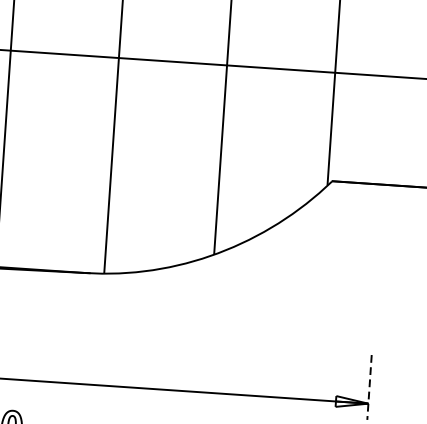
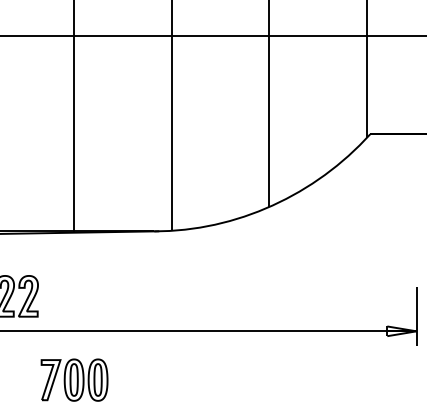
line: (369, 388) -> (416, 317), dashed -> solid

